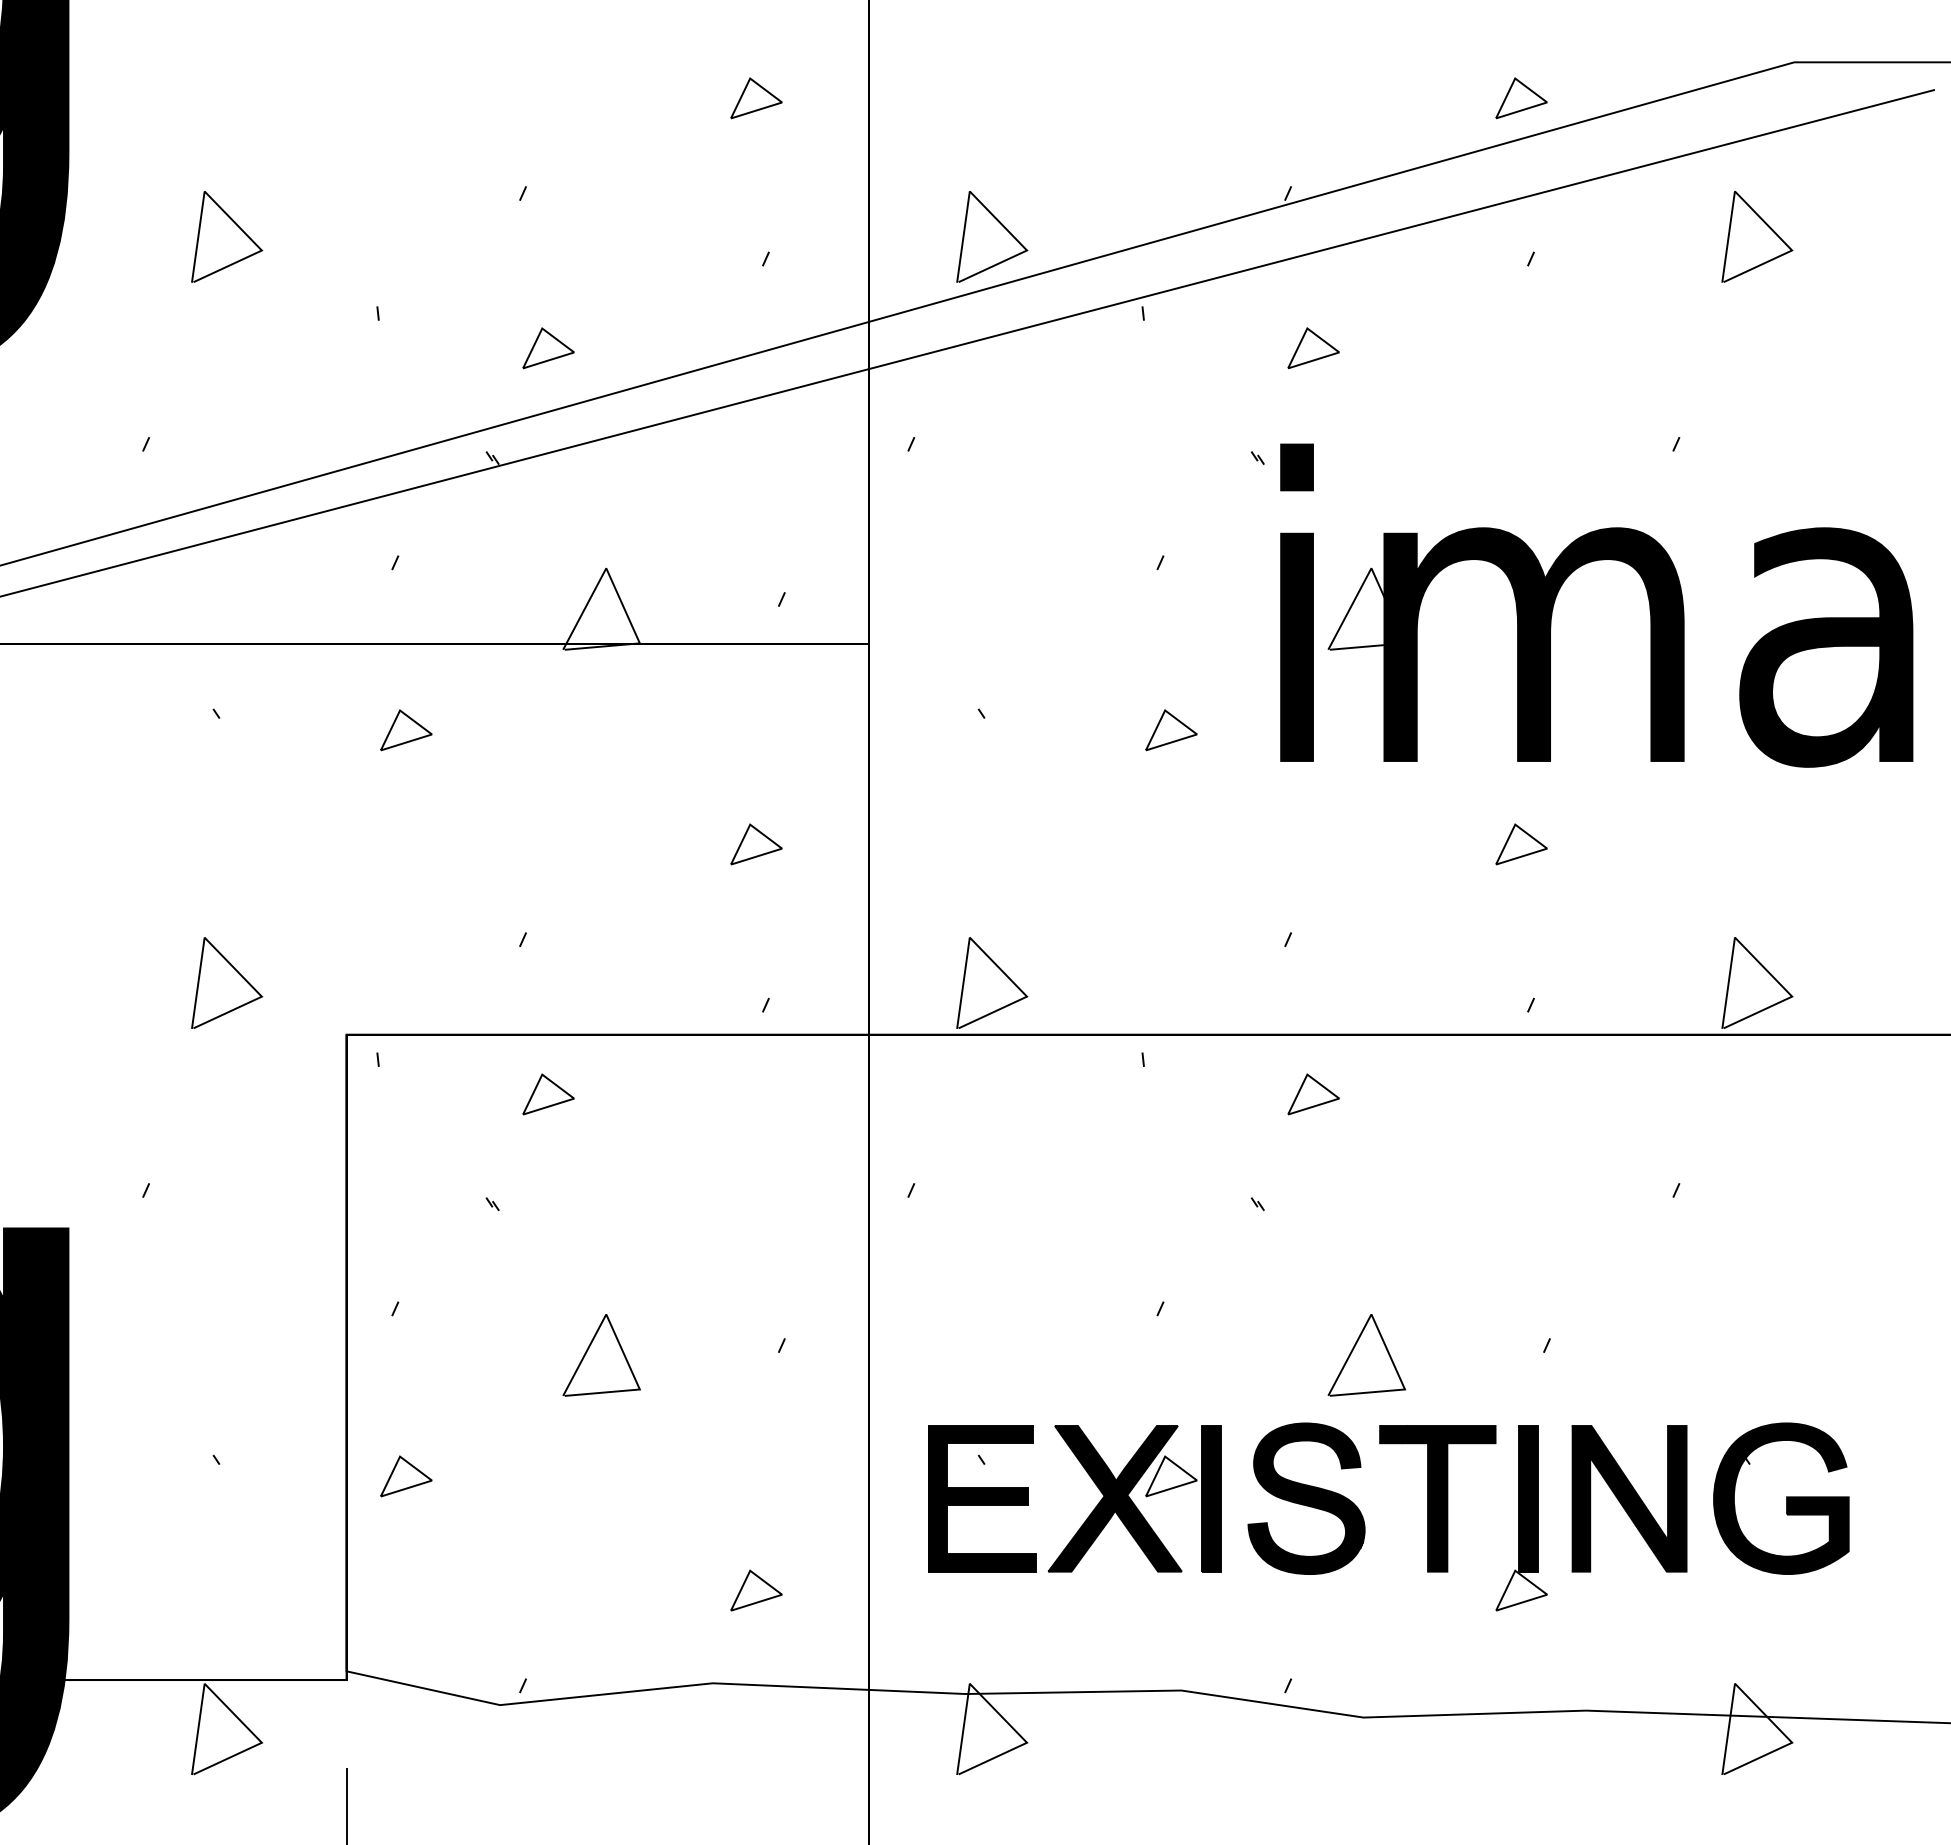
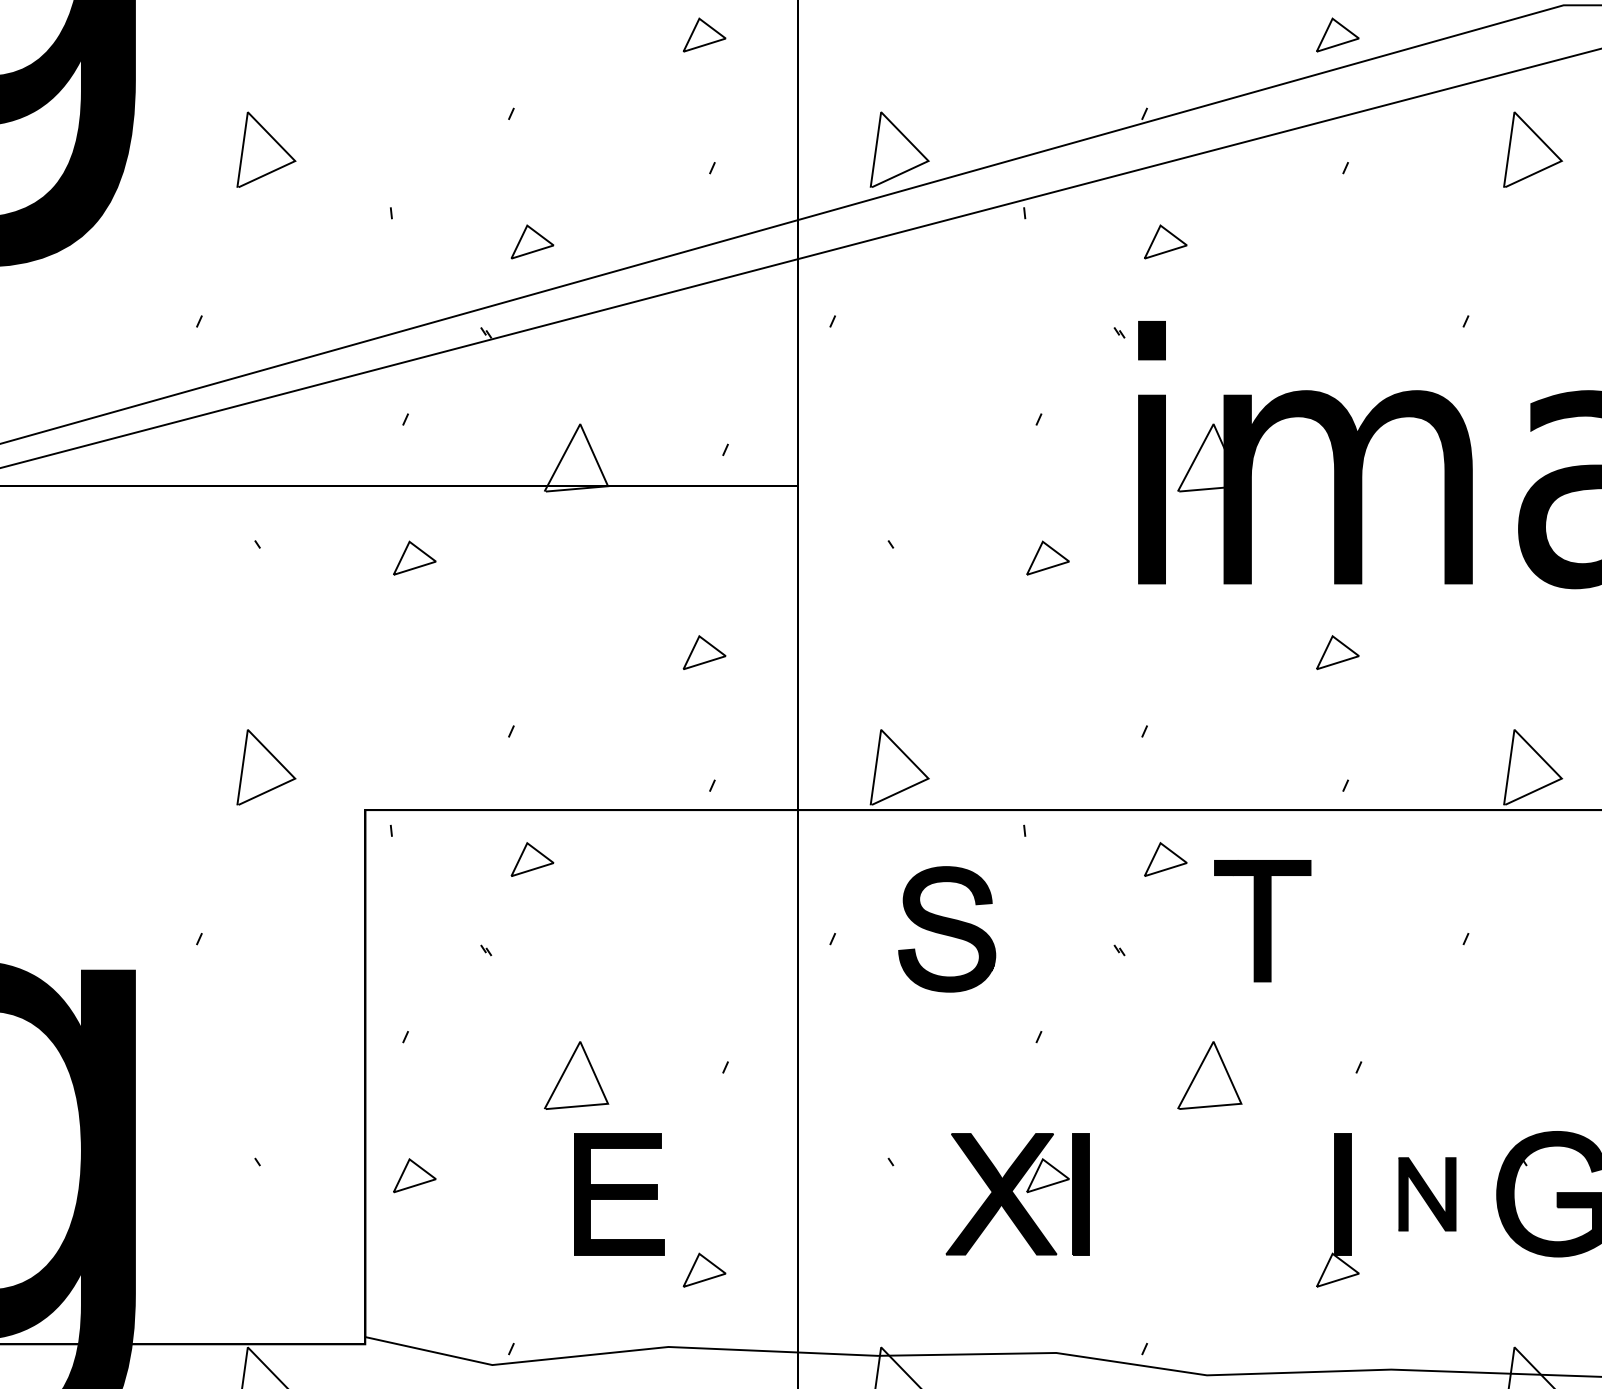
part: (982, 1498) -> (619, 1194), moved
part: (1306, 1498) -> (947, 929), moved
part: (1437, 1498) -> (1262, 920), moved
part: (1629, 1498) -> (1427, 1194), size x0.6

